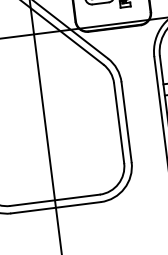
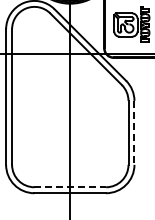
line: (126, 121) -> (134, 132), solid -> dashed
line: (55, 200) -> (70, 187), solid -> dashed

